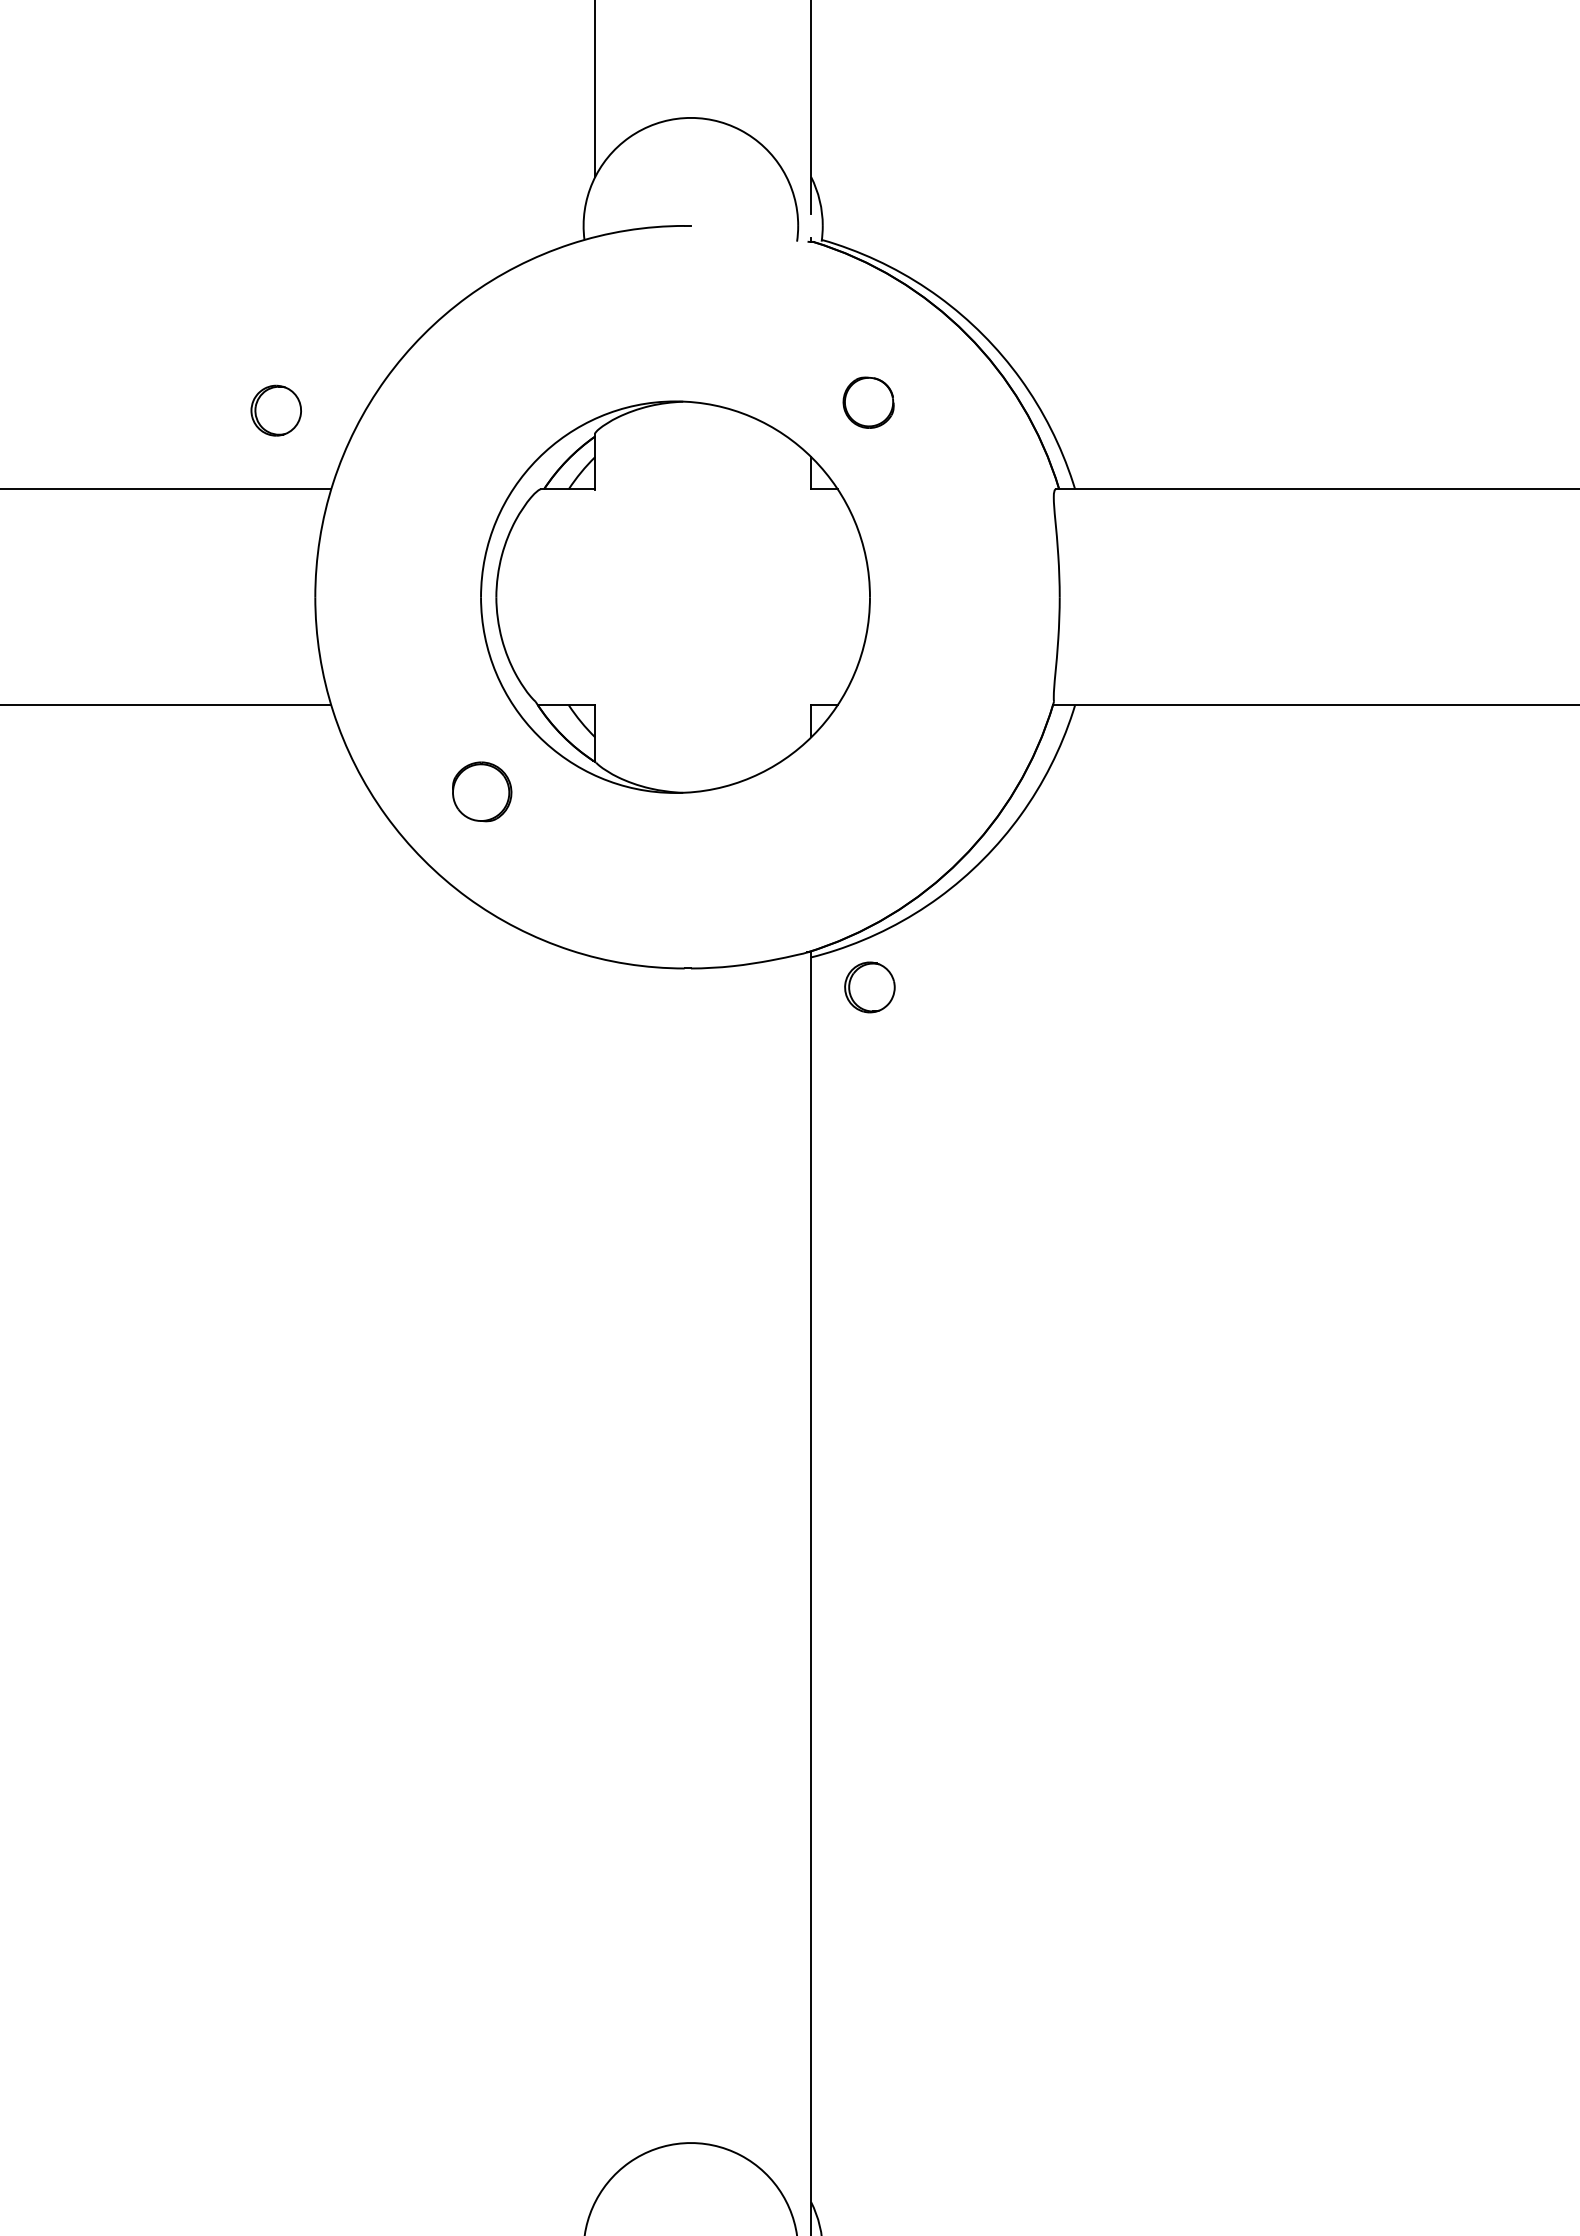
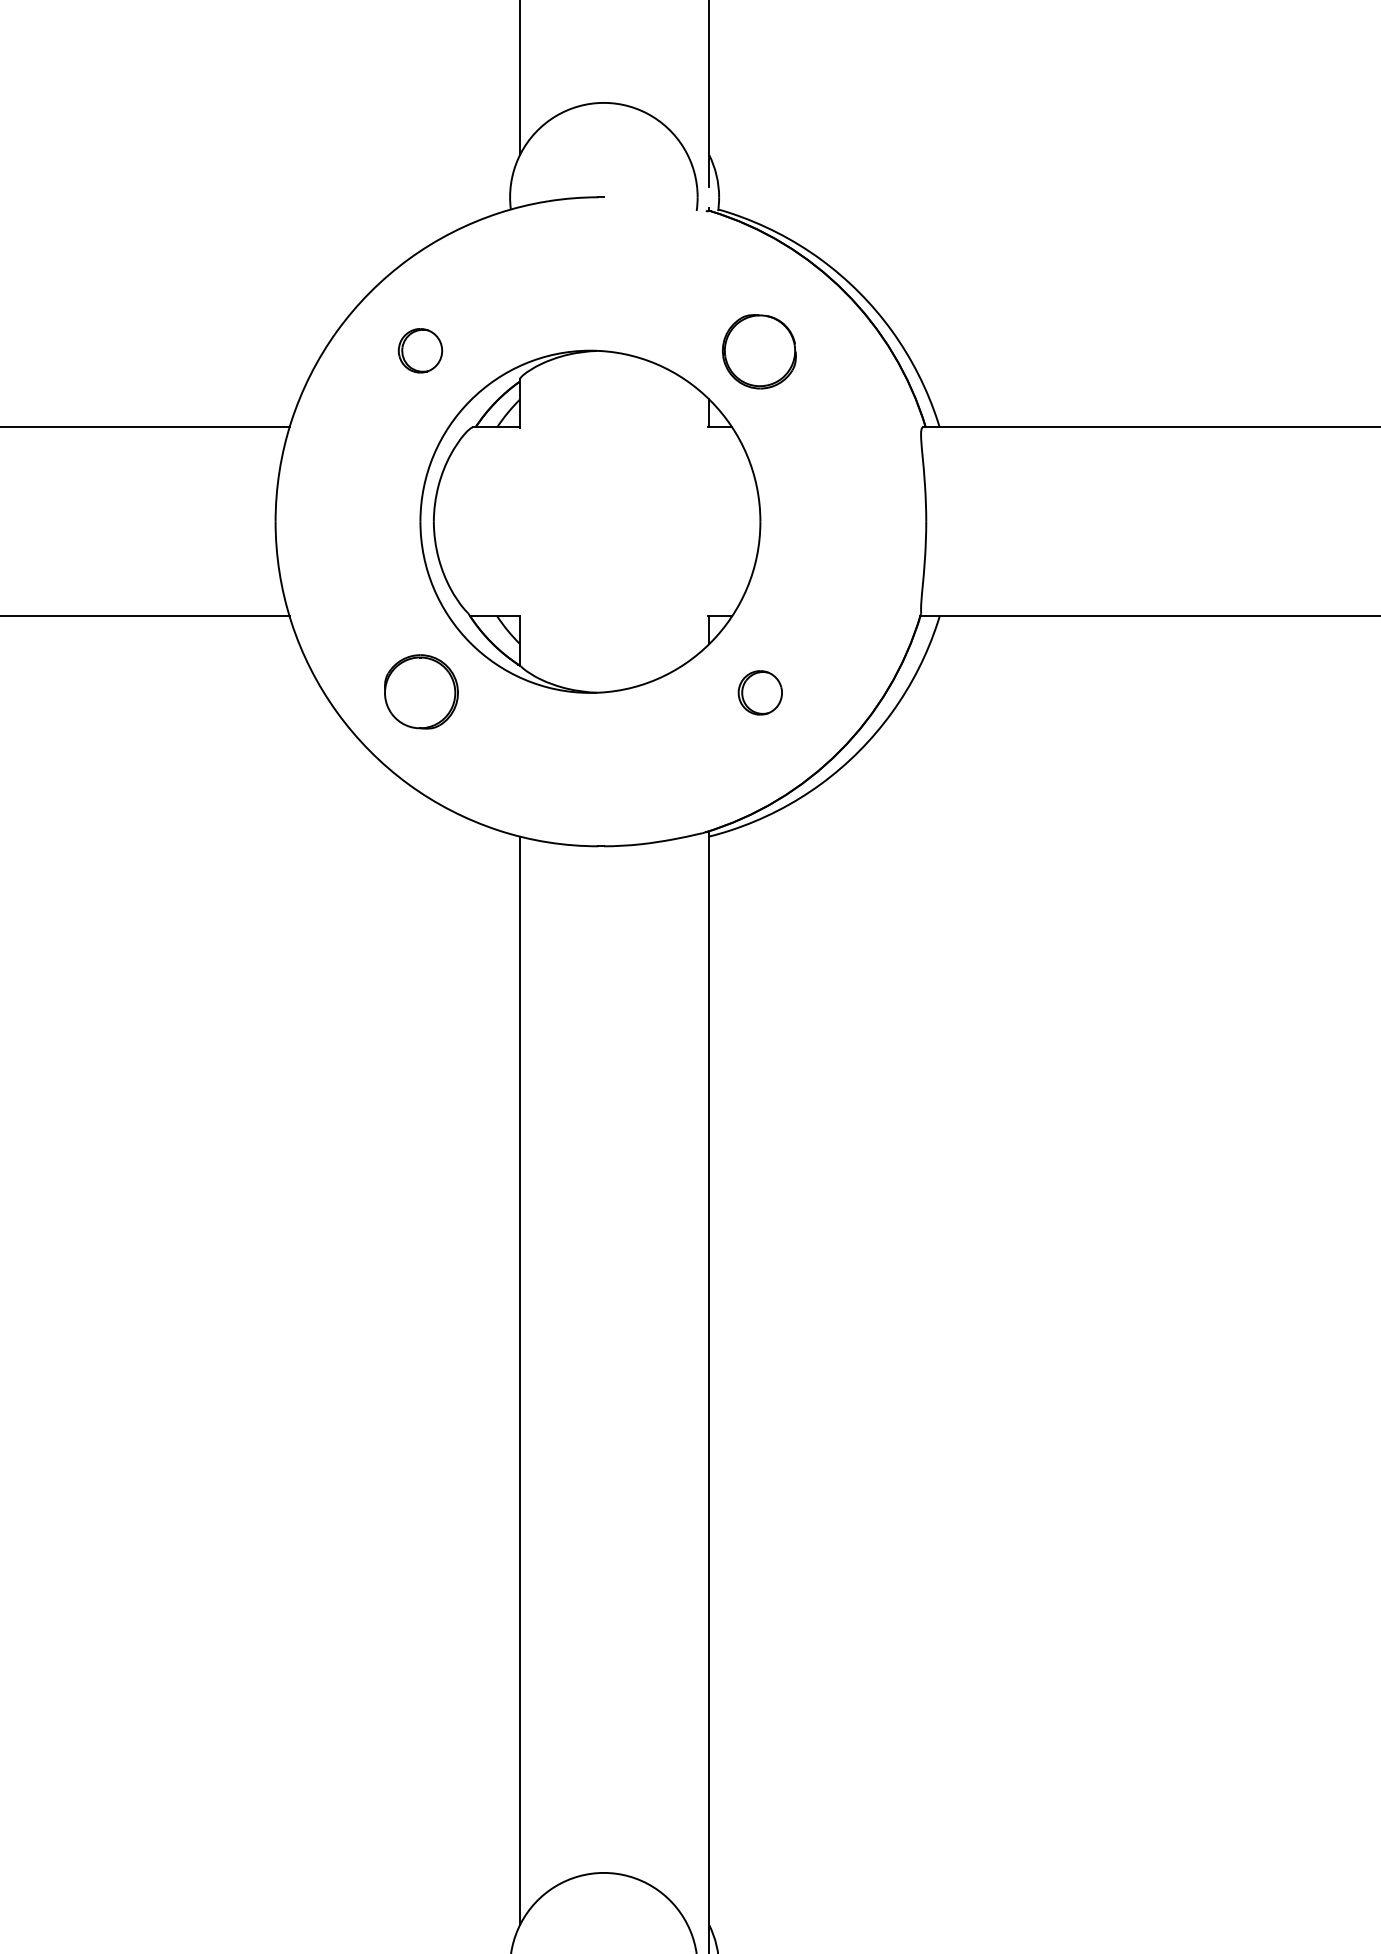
part: (867, 402) -> (758, 351), size x1.67
part: (276, 410) -> (420, 350), moved
part: (482, 791) -> (421, 691), size x1.43
part: (868, 987) -> (759, 692), moved
line: (595, 1579) -> (520, 1380), added

